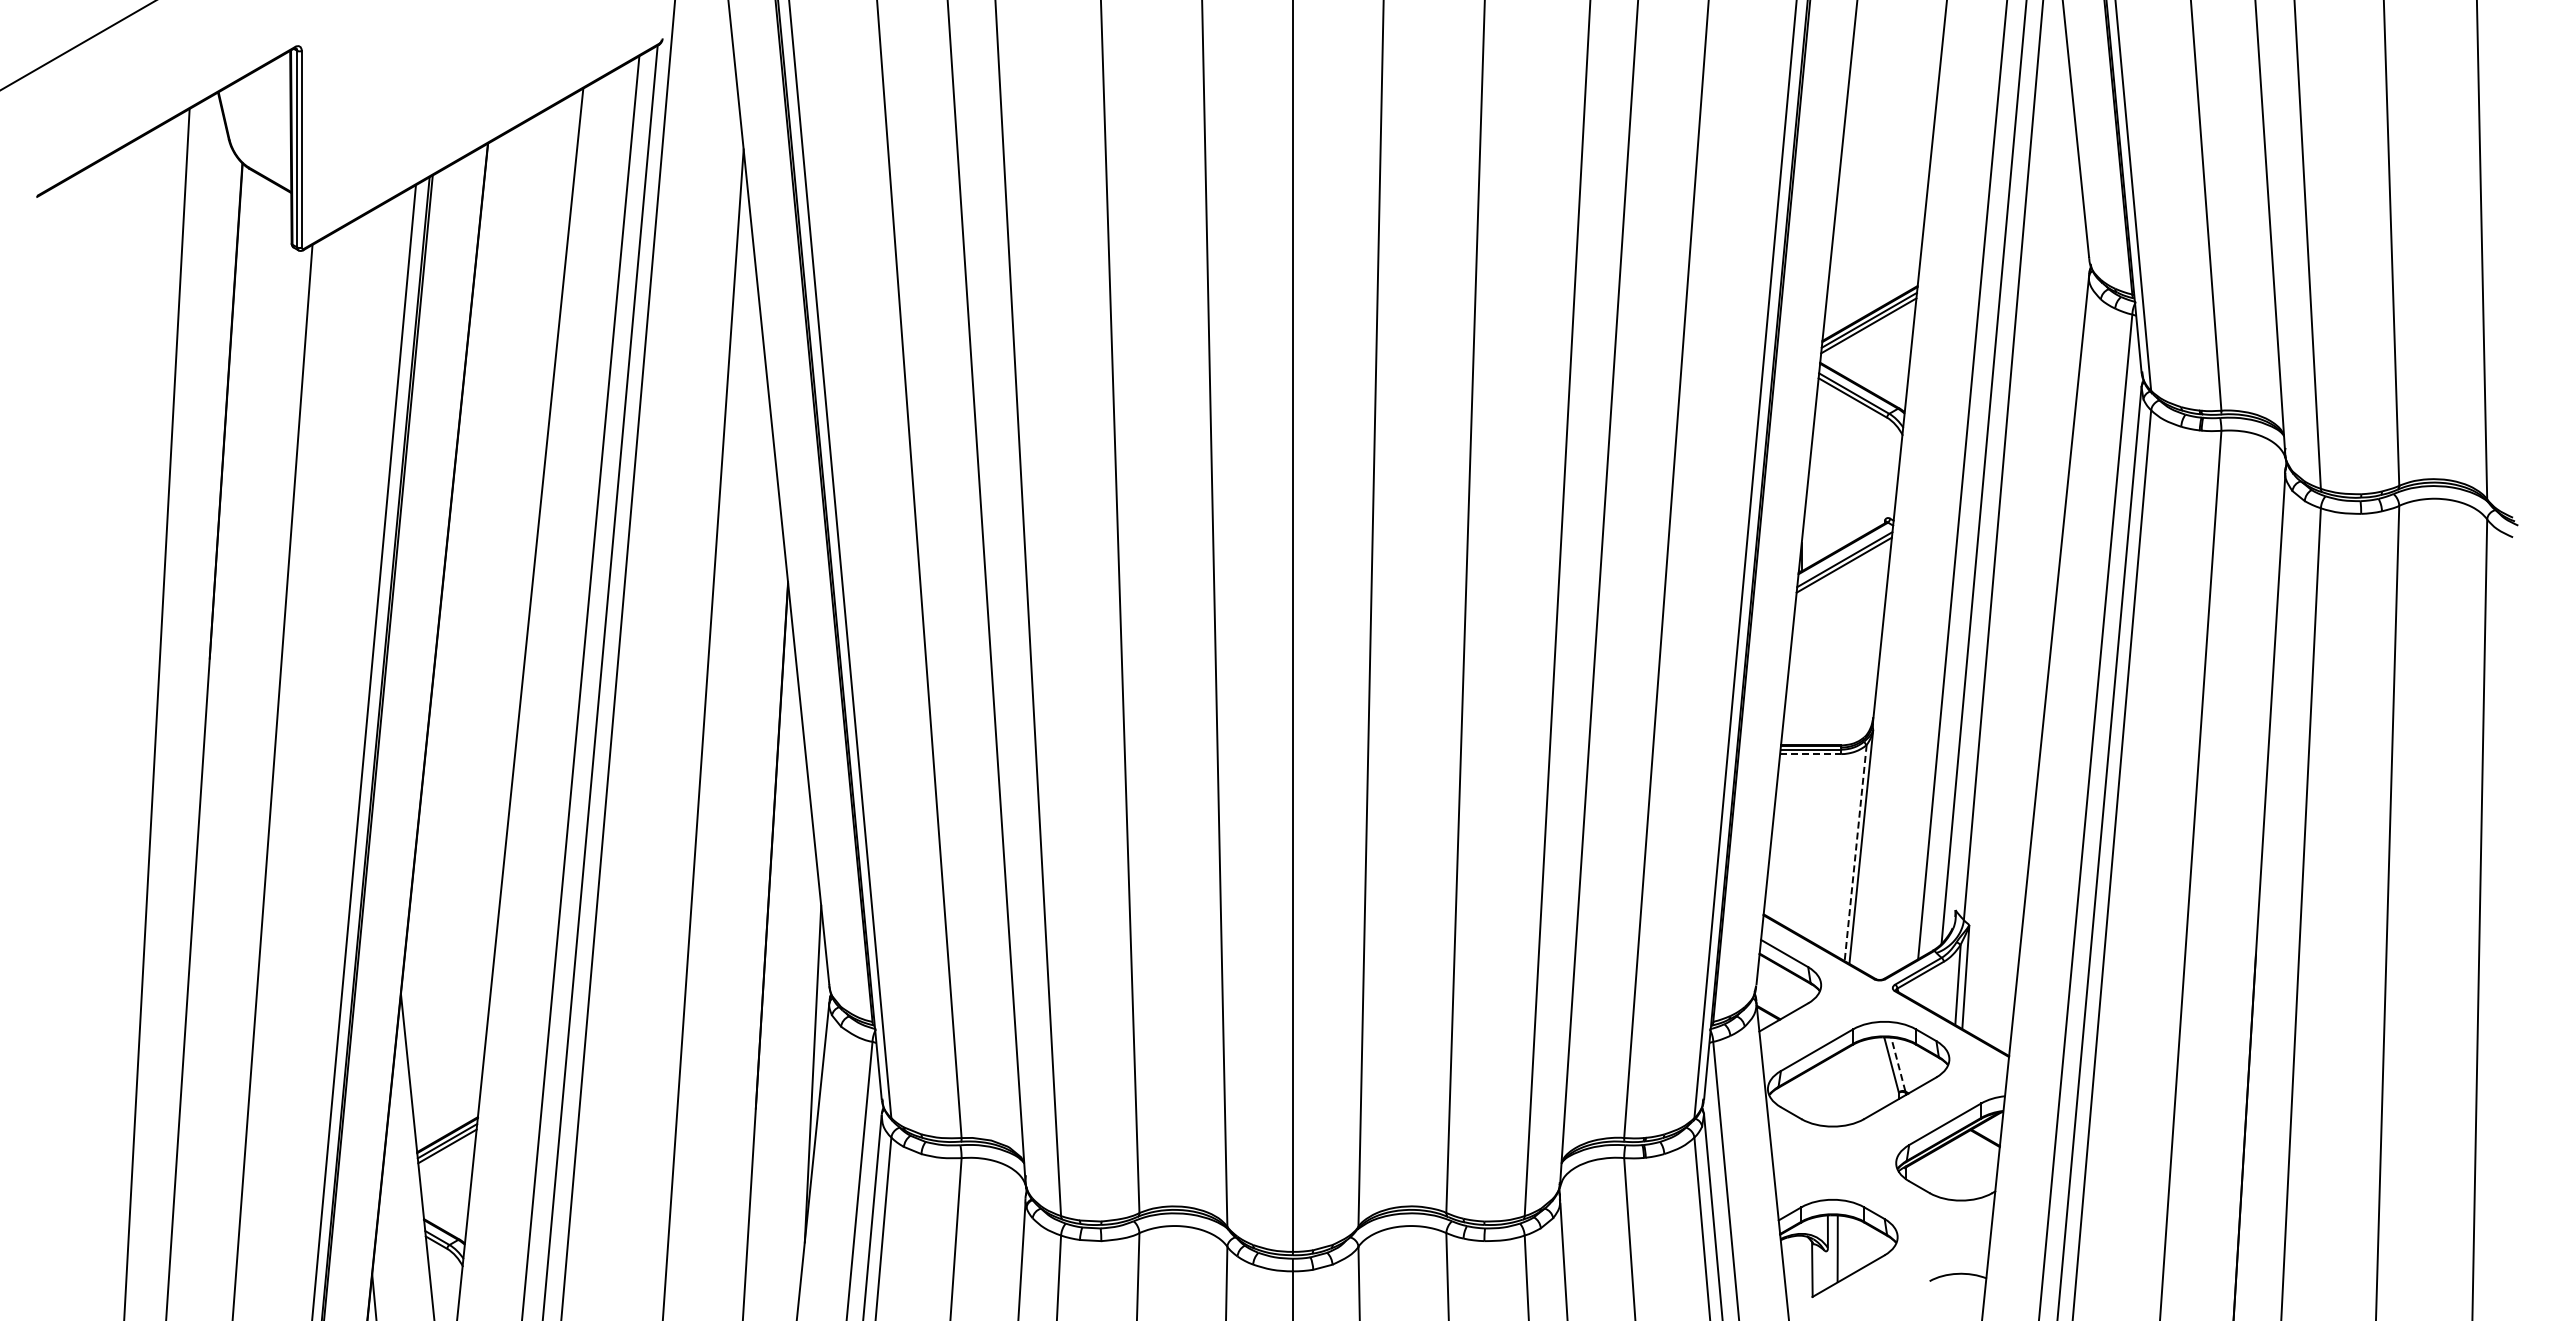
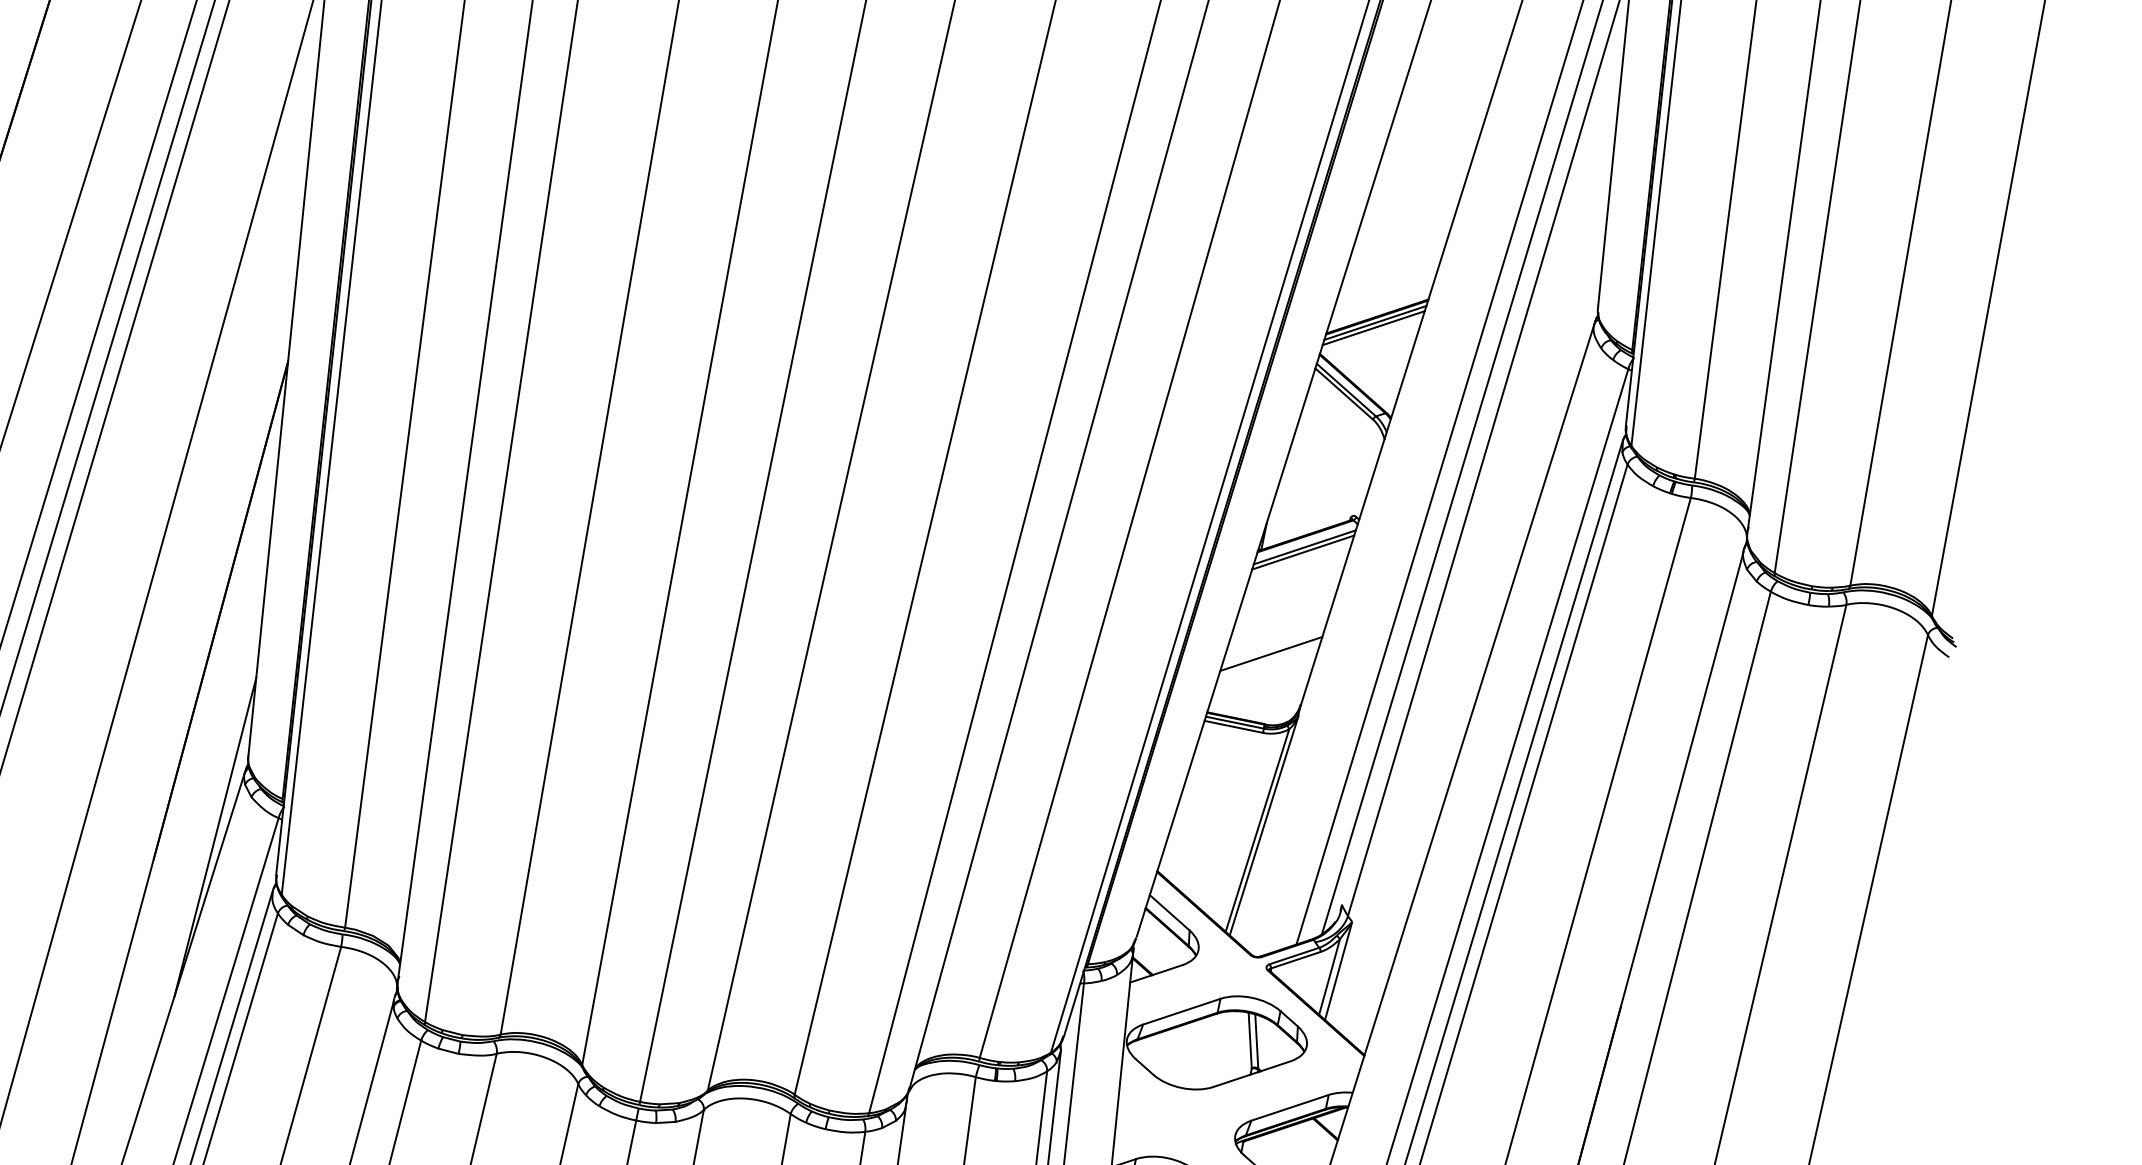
line: (1832, 672) -> (1270, 653), added
line: (1810, 754) -> (1233, 727), dashed -> solid
line: (1855, 852) -> (1257, 829), dashed -> solid
line: (1898, 1064) -> (1256, 1041), dashed -> solid

